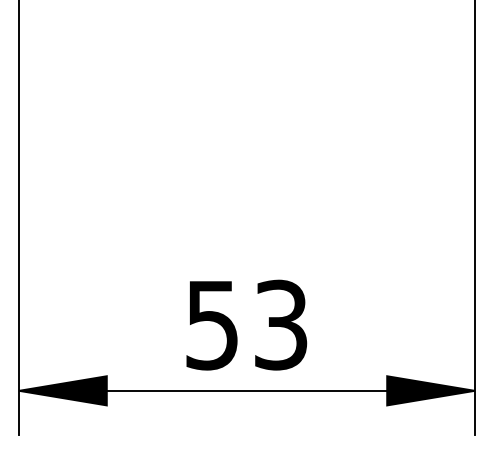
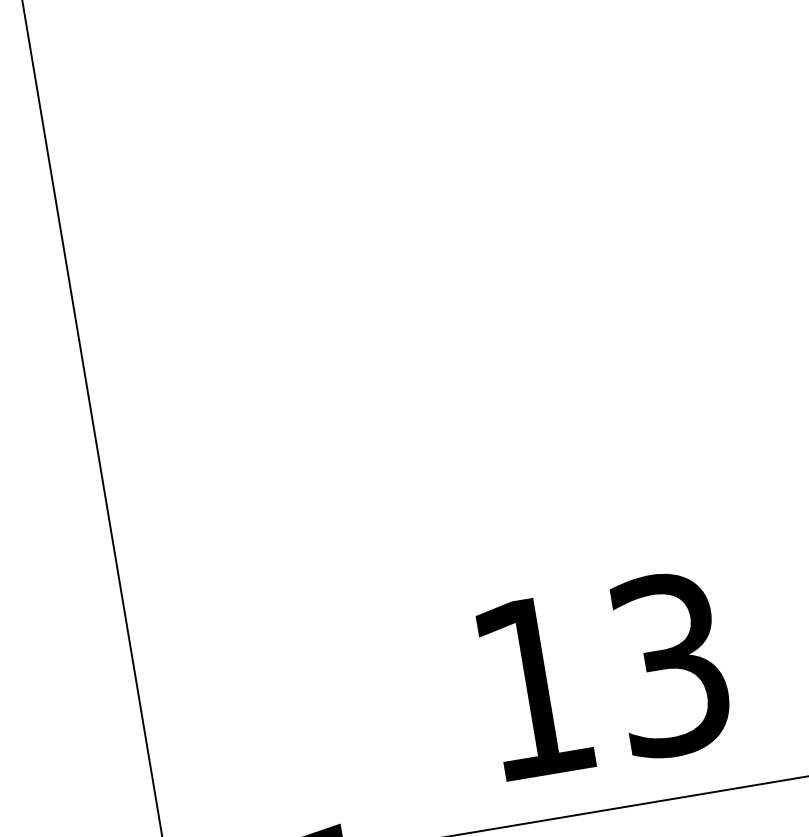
text: (211, 325) -> (531, 688), 53 -> 13

